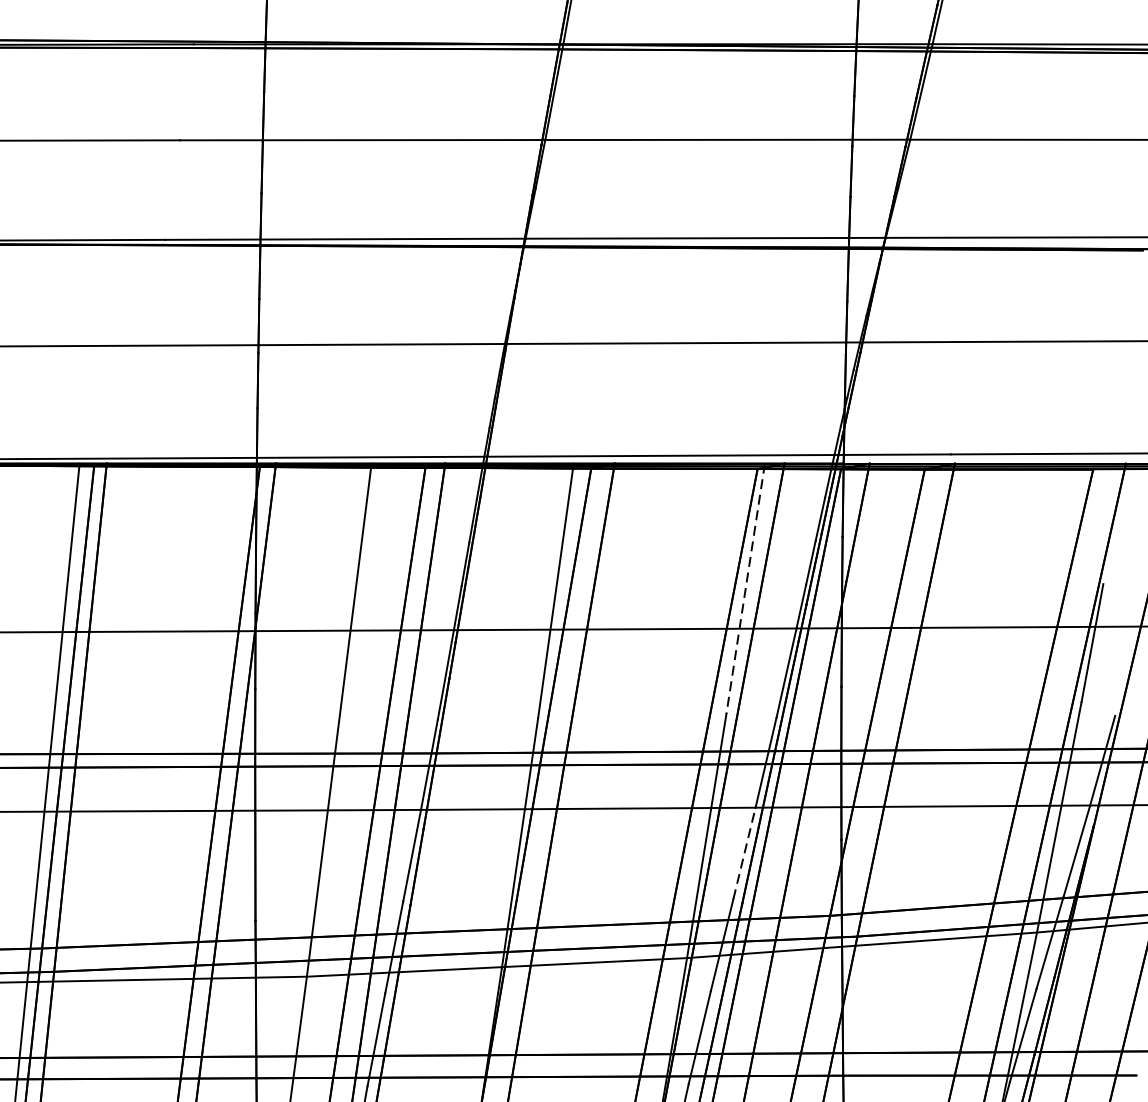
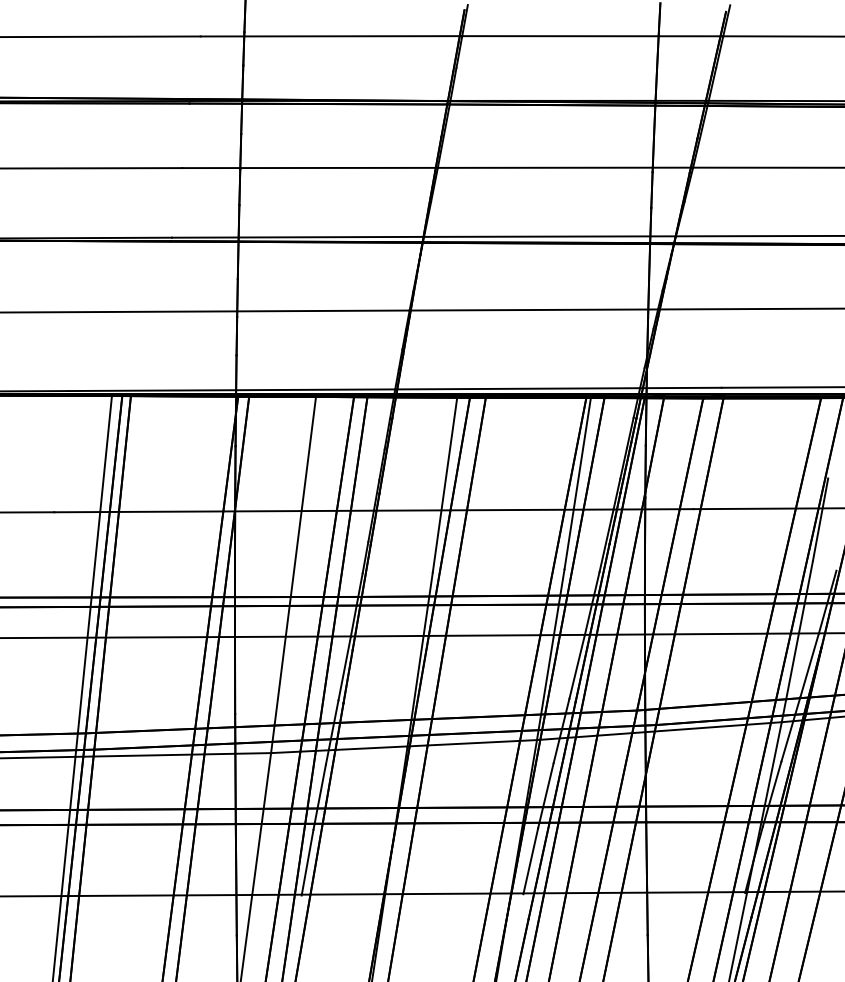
line: (746, 588) -> (578, 481), dashed -> solid
line: (744, 852) -> (577, 666), dashed -> solid

